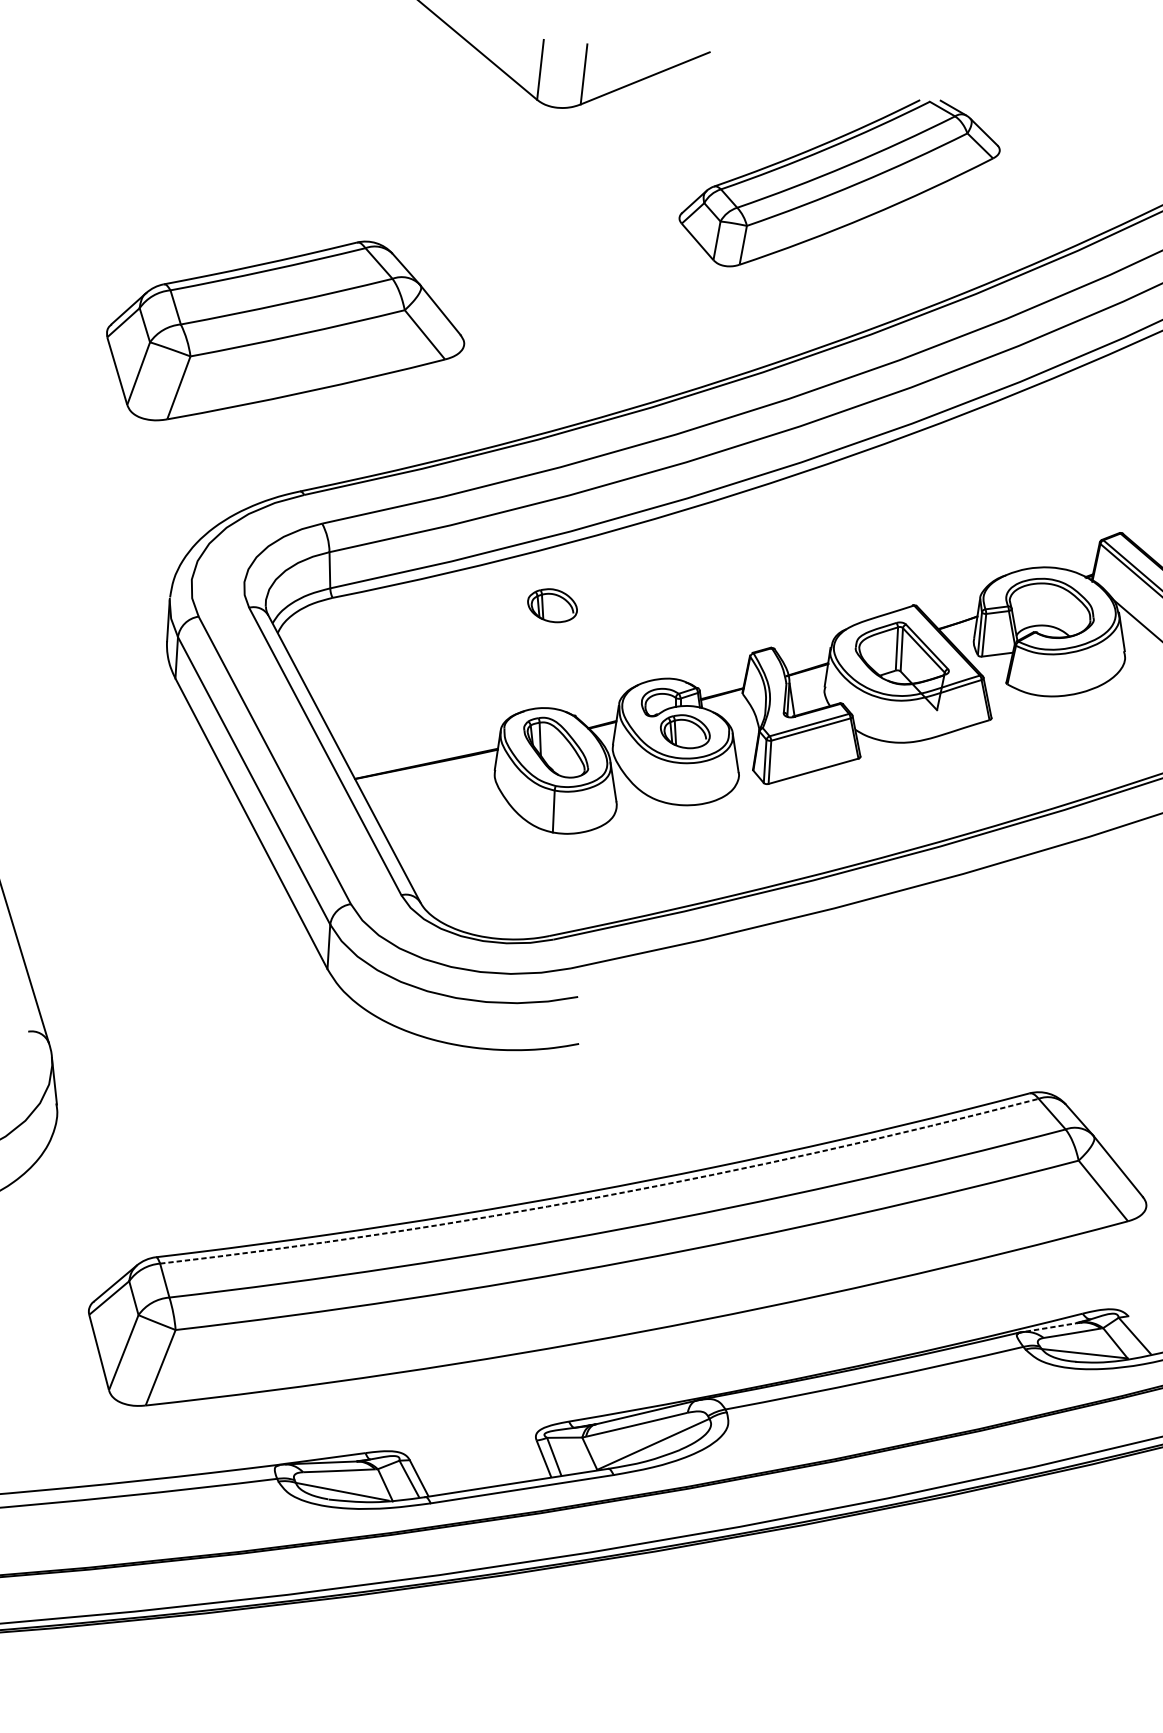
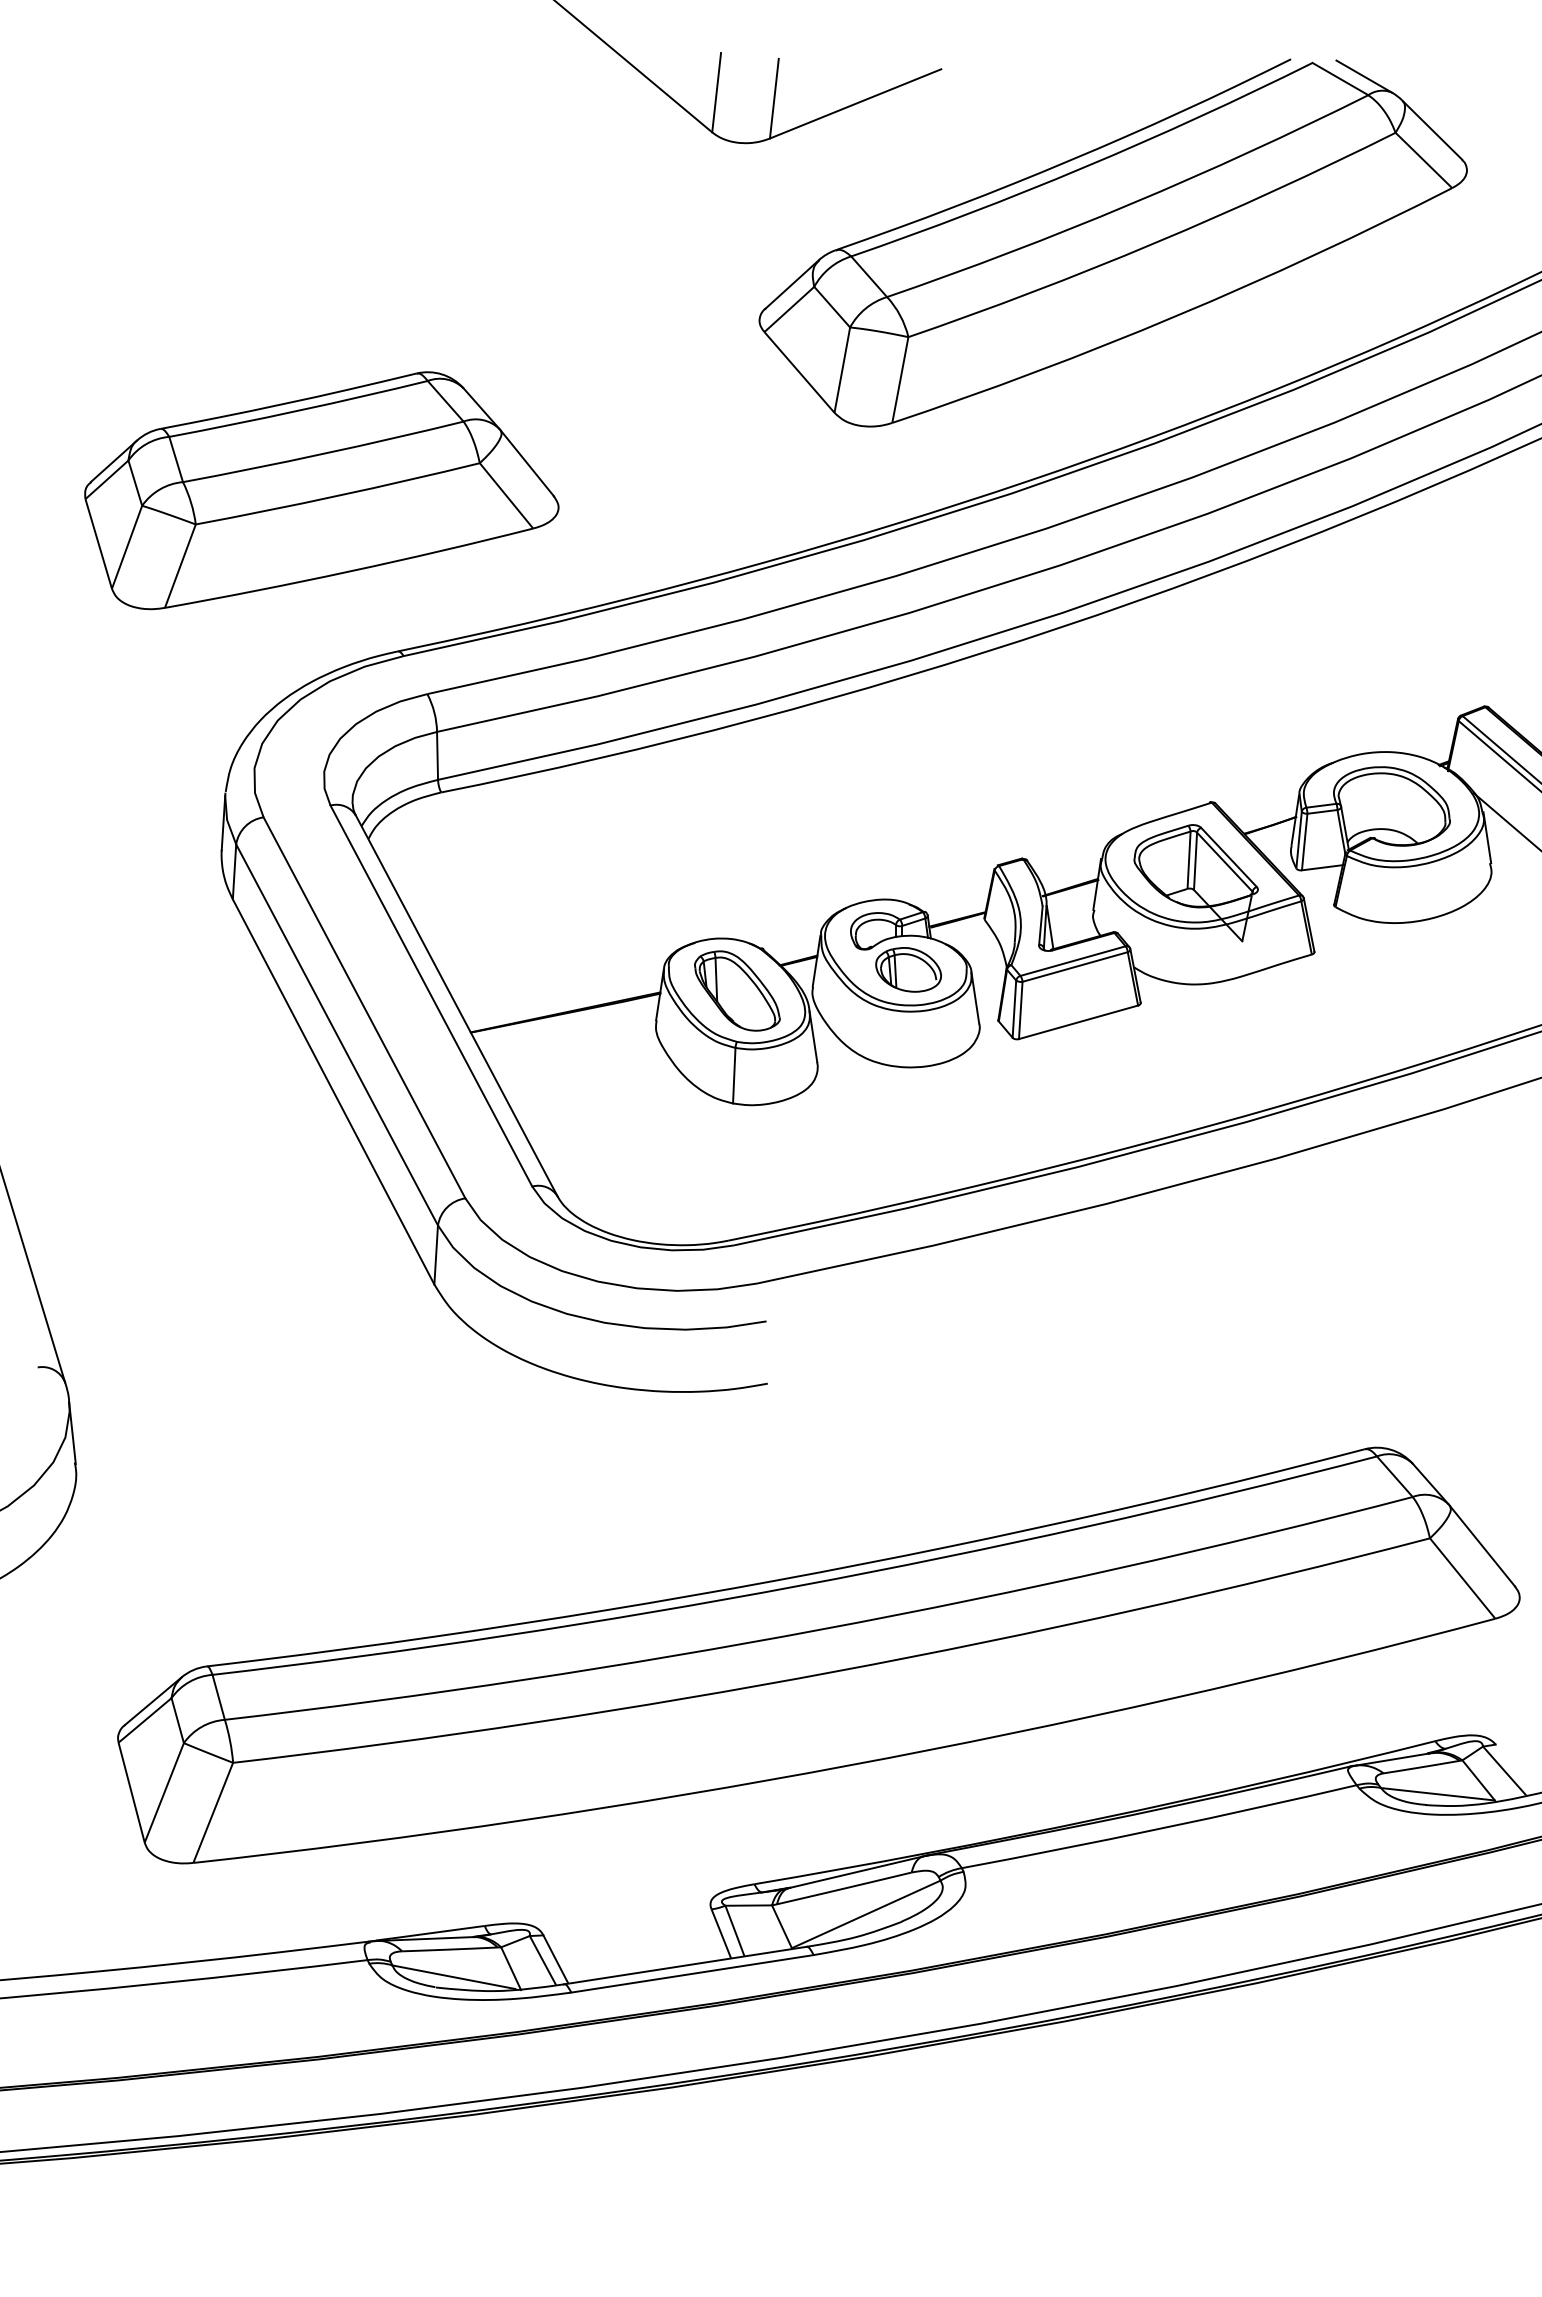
part: (839, 182) -> (1112, 242), size x1.67
part: (285, 330) -> (321, 490), moved
part: (552, 605) -> (732, 802), removed
arc: (602, 1196) -> (798, 1586), dashed -> solid
line: (1051, 1327) -> (1393, 1759), dashed -> solid

